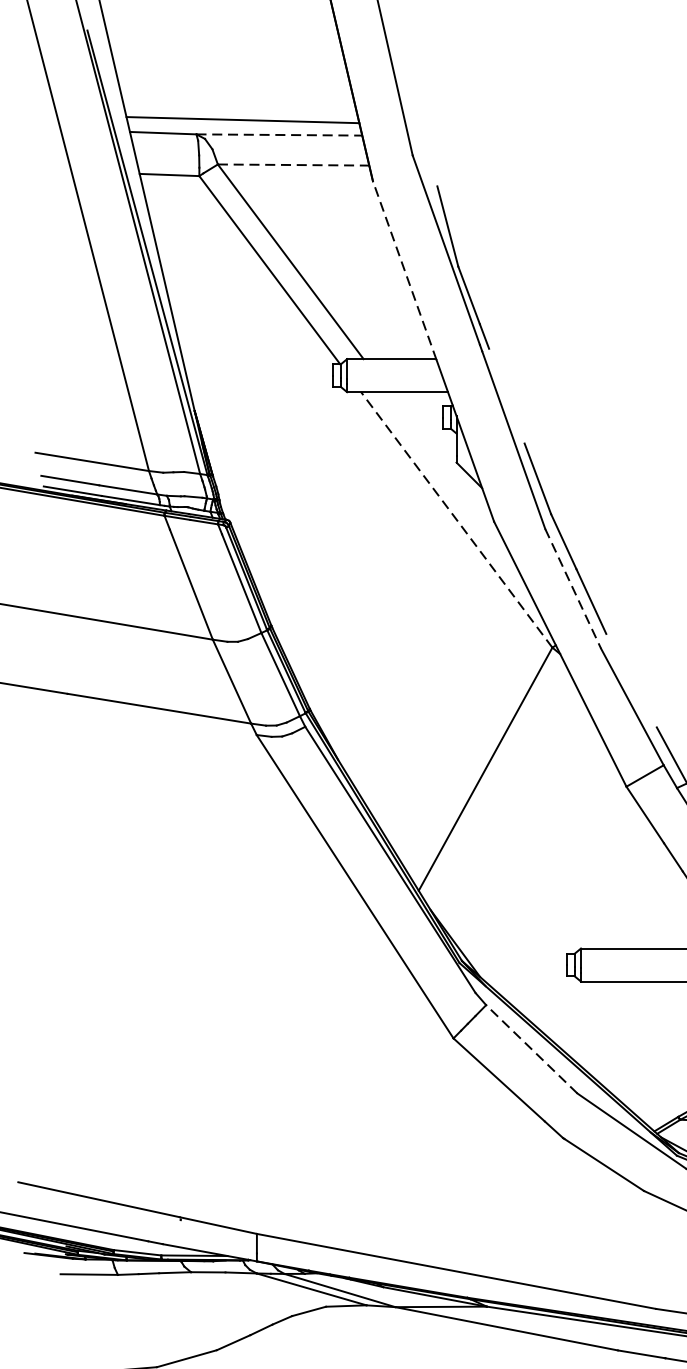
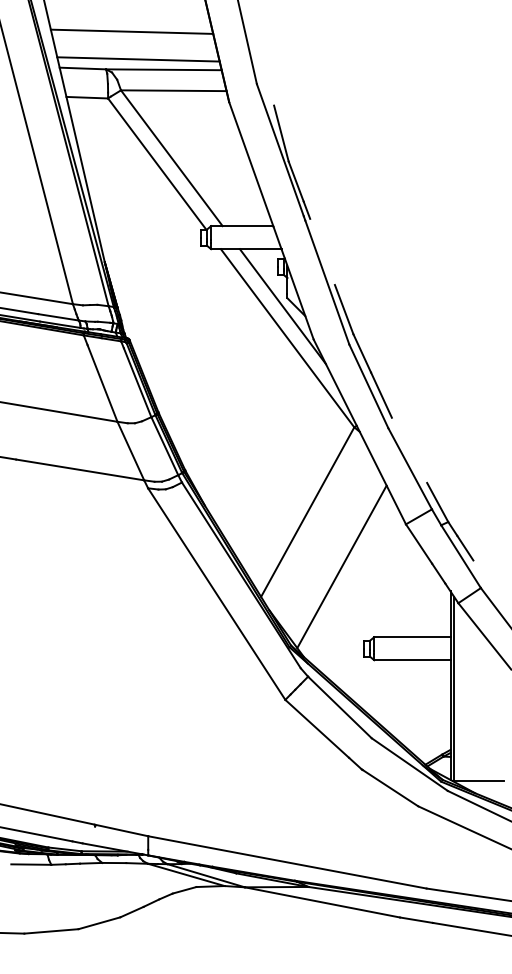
line: (232, 80) -> (131, 31), added
line: (278, 134) -> (163, 69), dashed -> solid
line: (293, 164) -> (173, 90), dashed -> solid
line: (404, 269) -> (251, 163), dashed -> solid
line: (449, 474) -> (282, 306), added
line: (456, 518) -> (287, 337), dashed -> solid
line: (574, 589) -> (369, 386), dashed -> solid
line: (534, 847) -> (341, 566), added
line: (531, 1049) -> (339, 707), dashed -> solid

